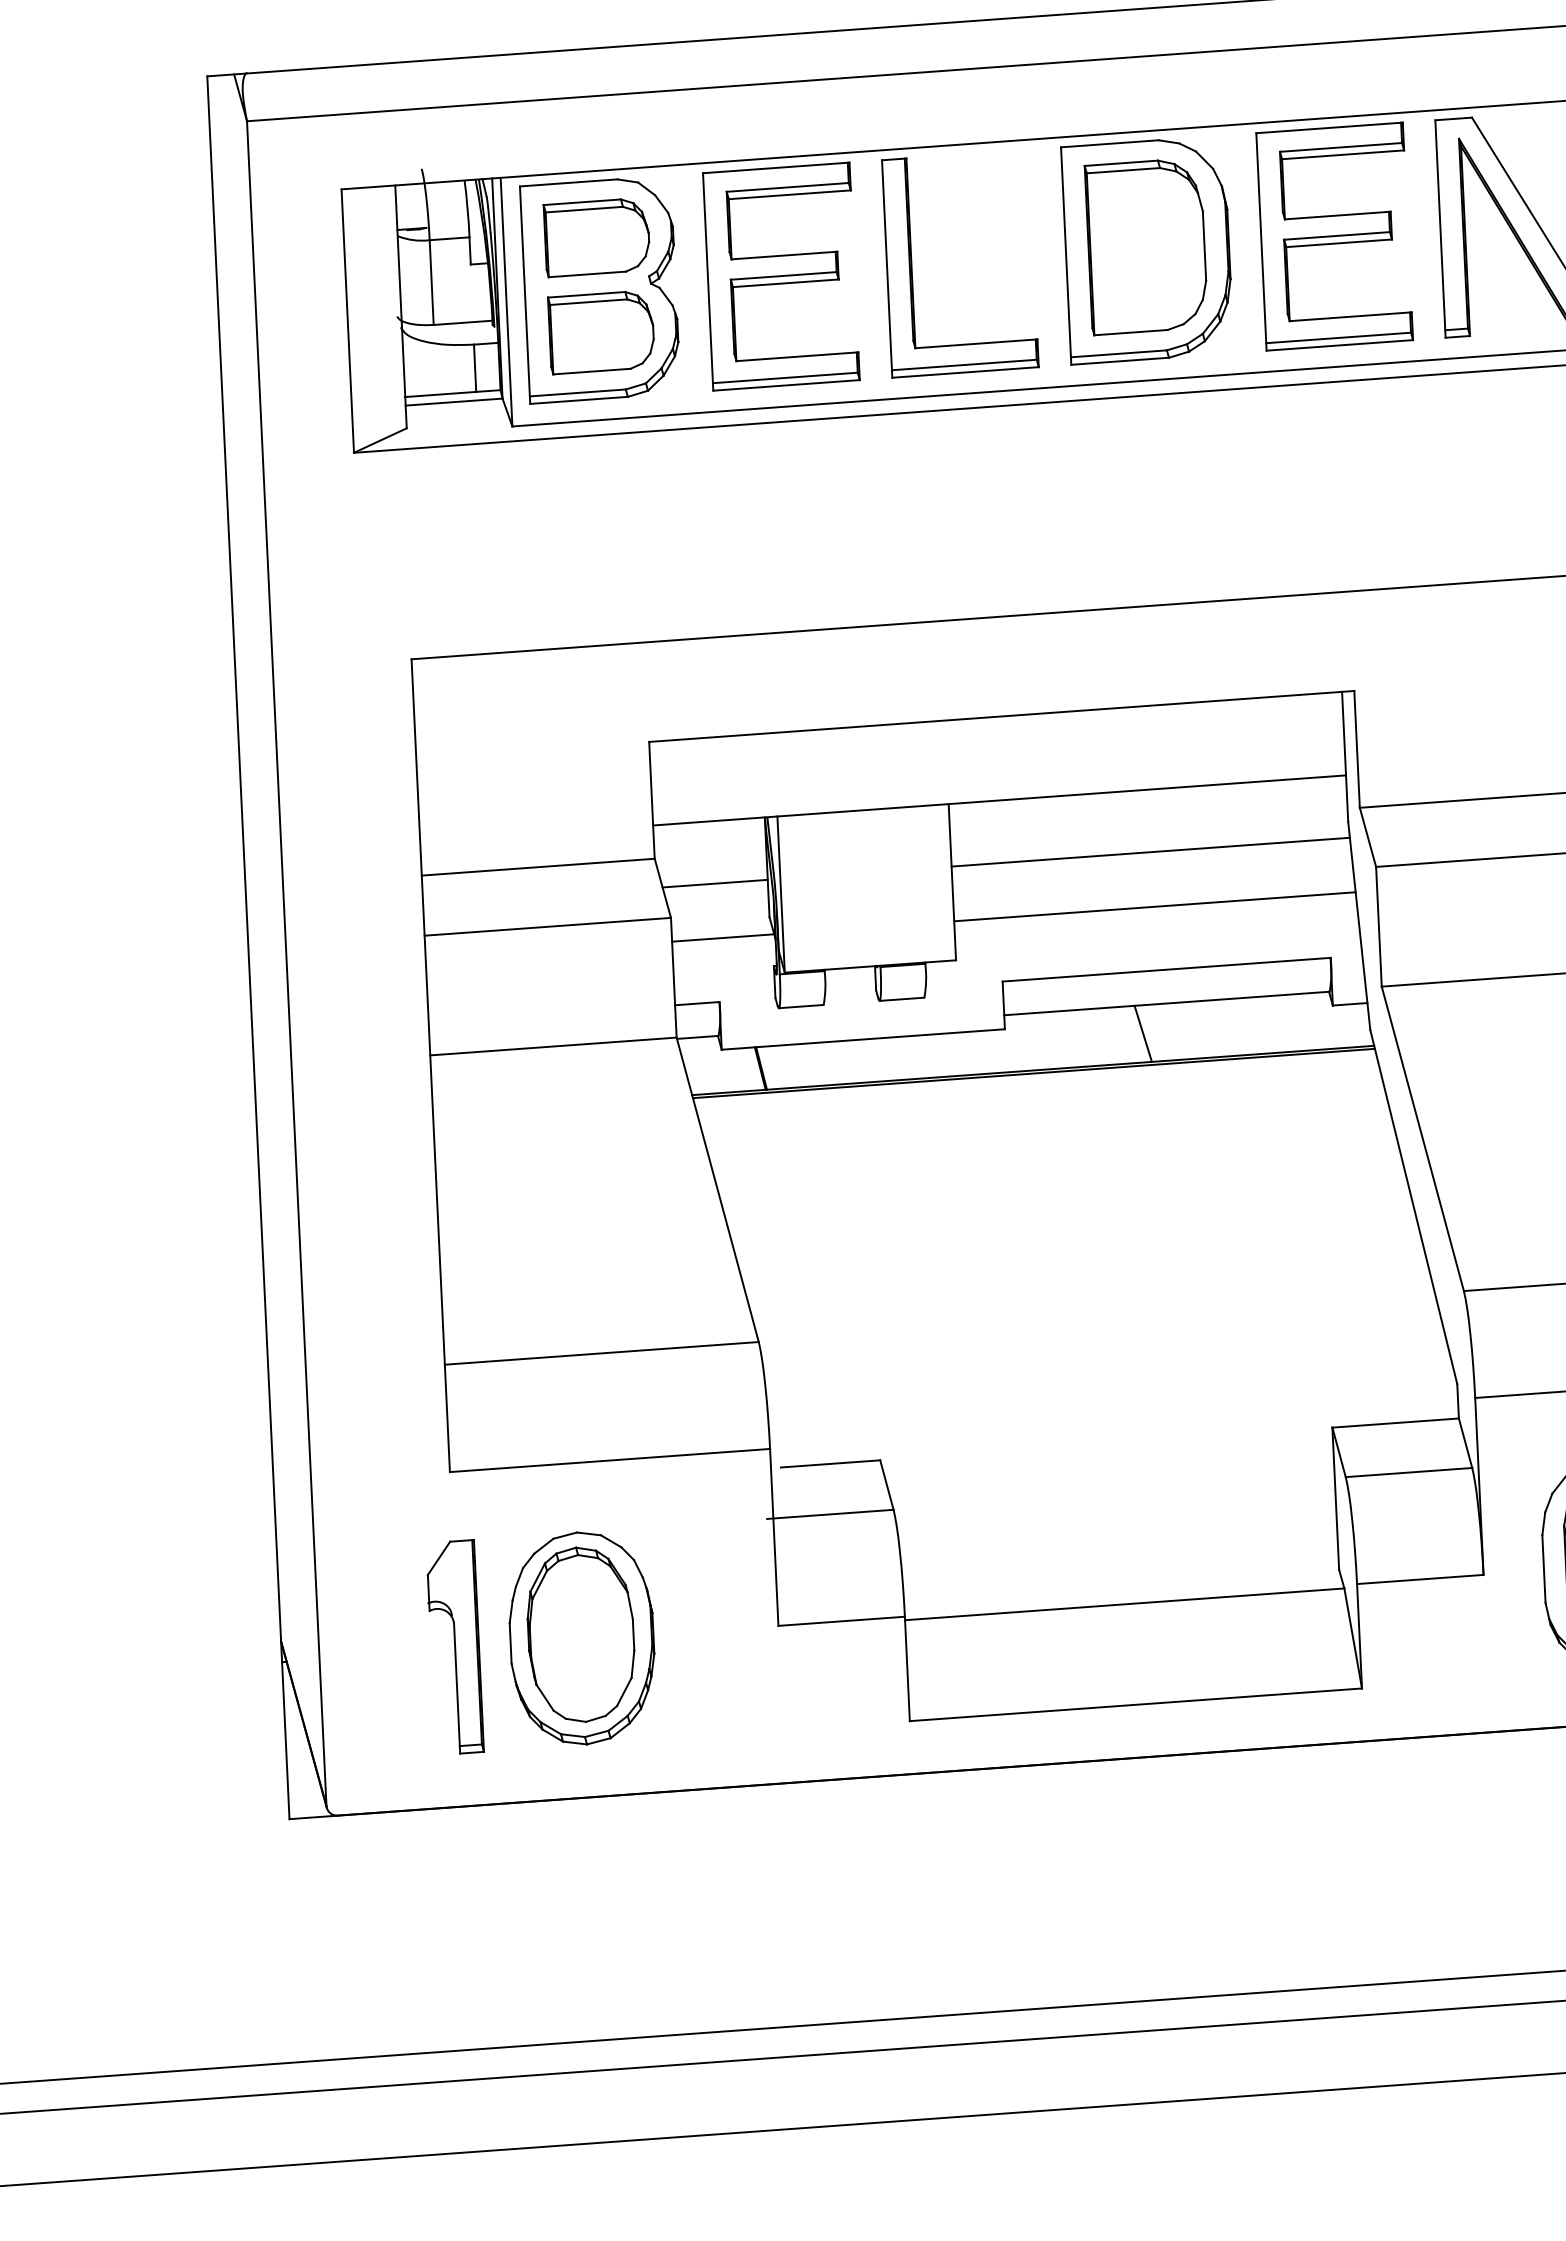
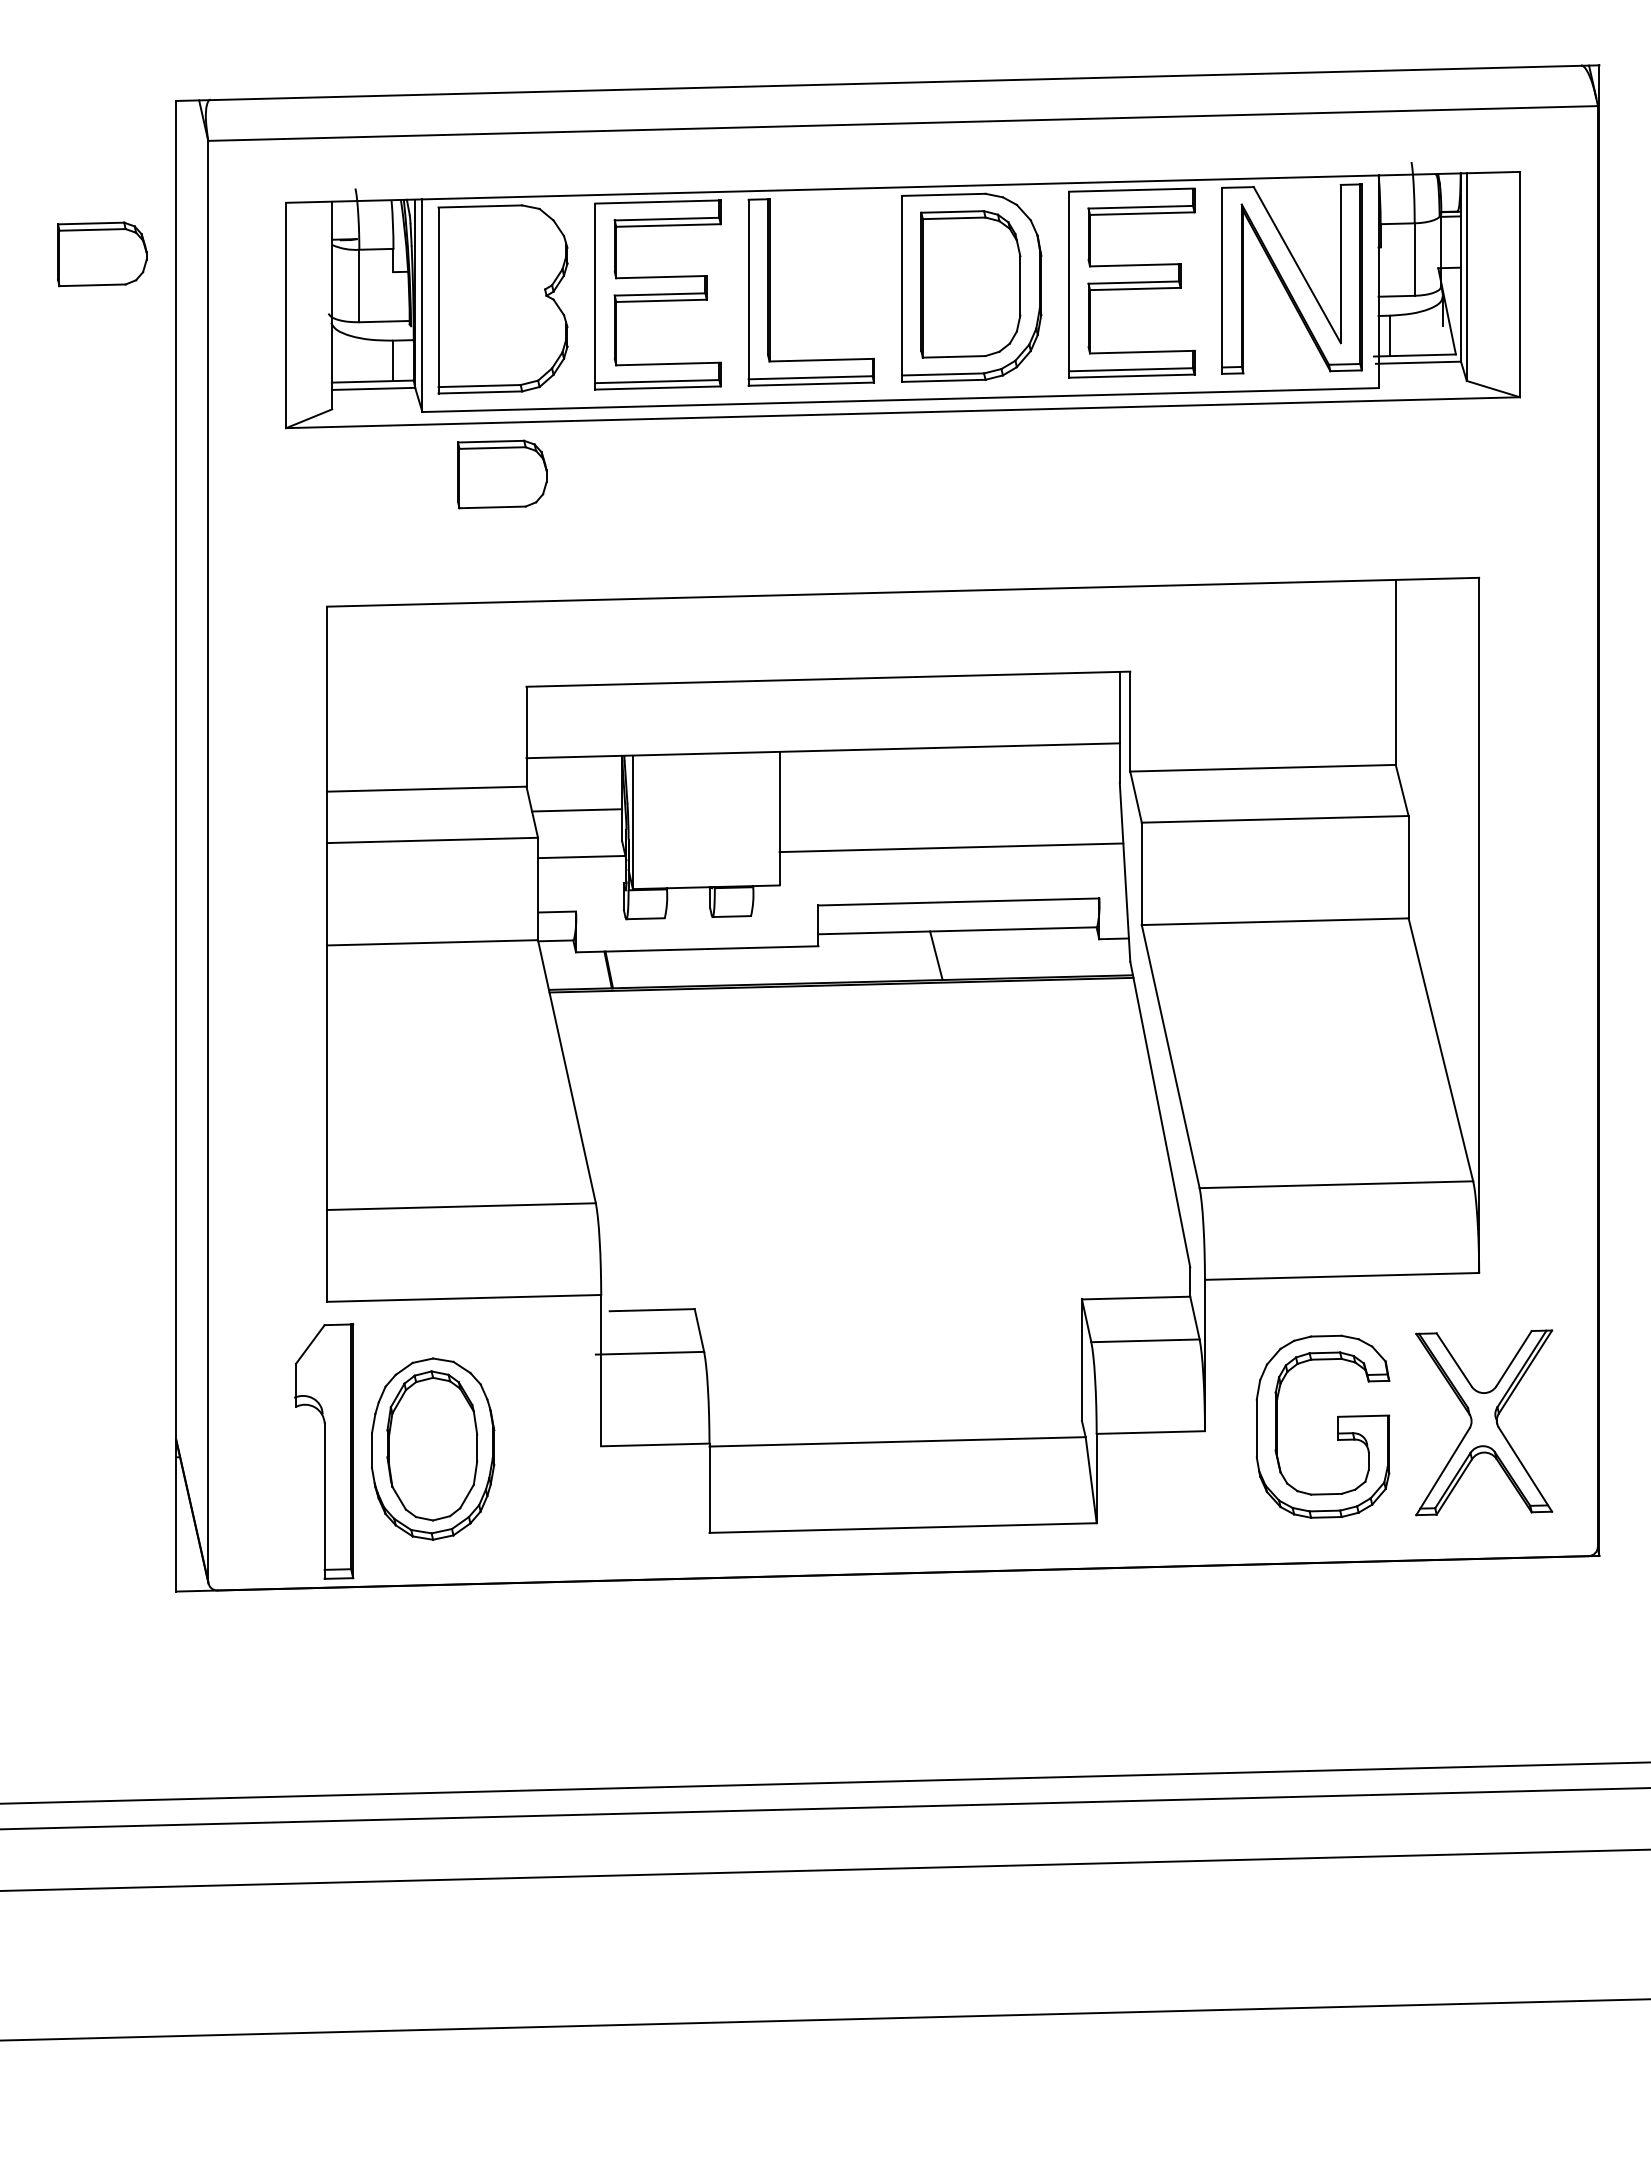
part: (597, 237) -> (102, 254), moved
part: (601, 332) -> (502, 474), moved
line: (1150, 851) -> (949, 800), removed
part: (454, 1647) -> (323, 1451), size x1.4

